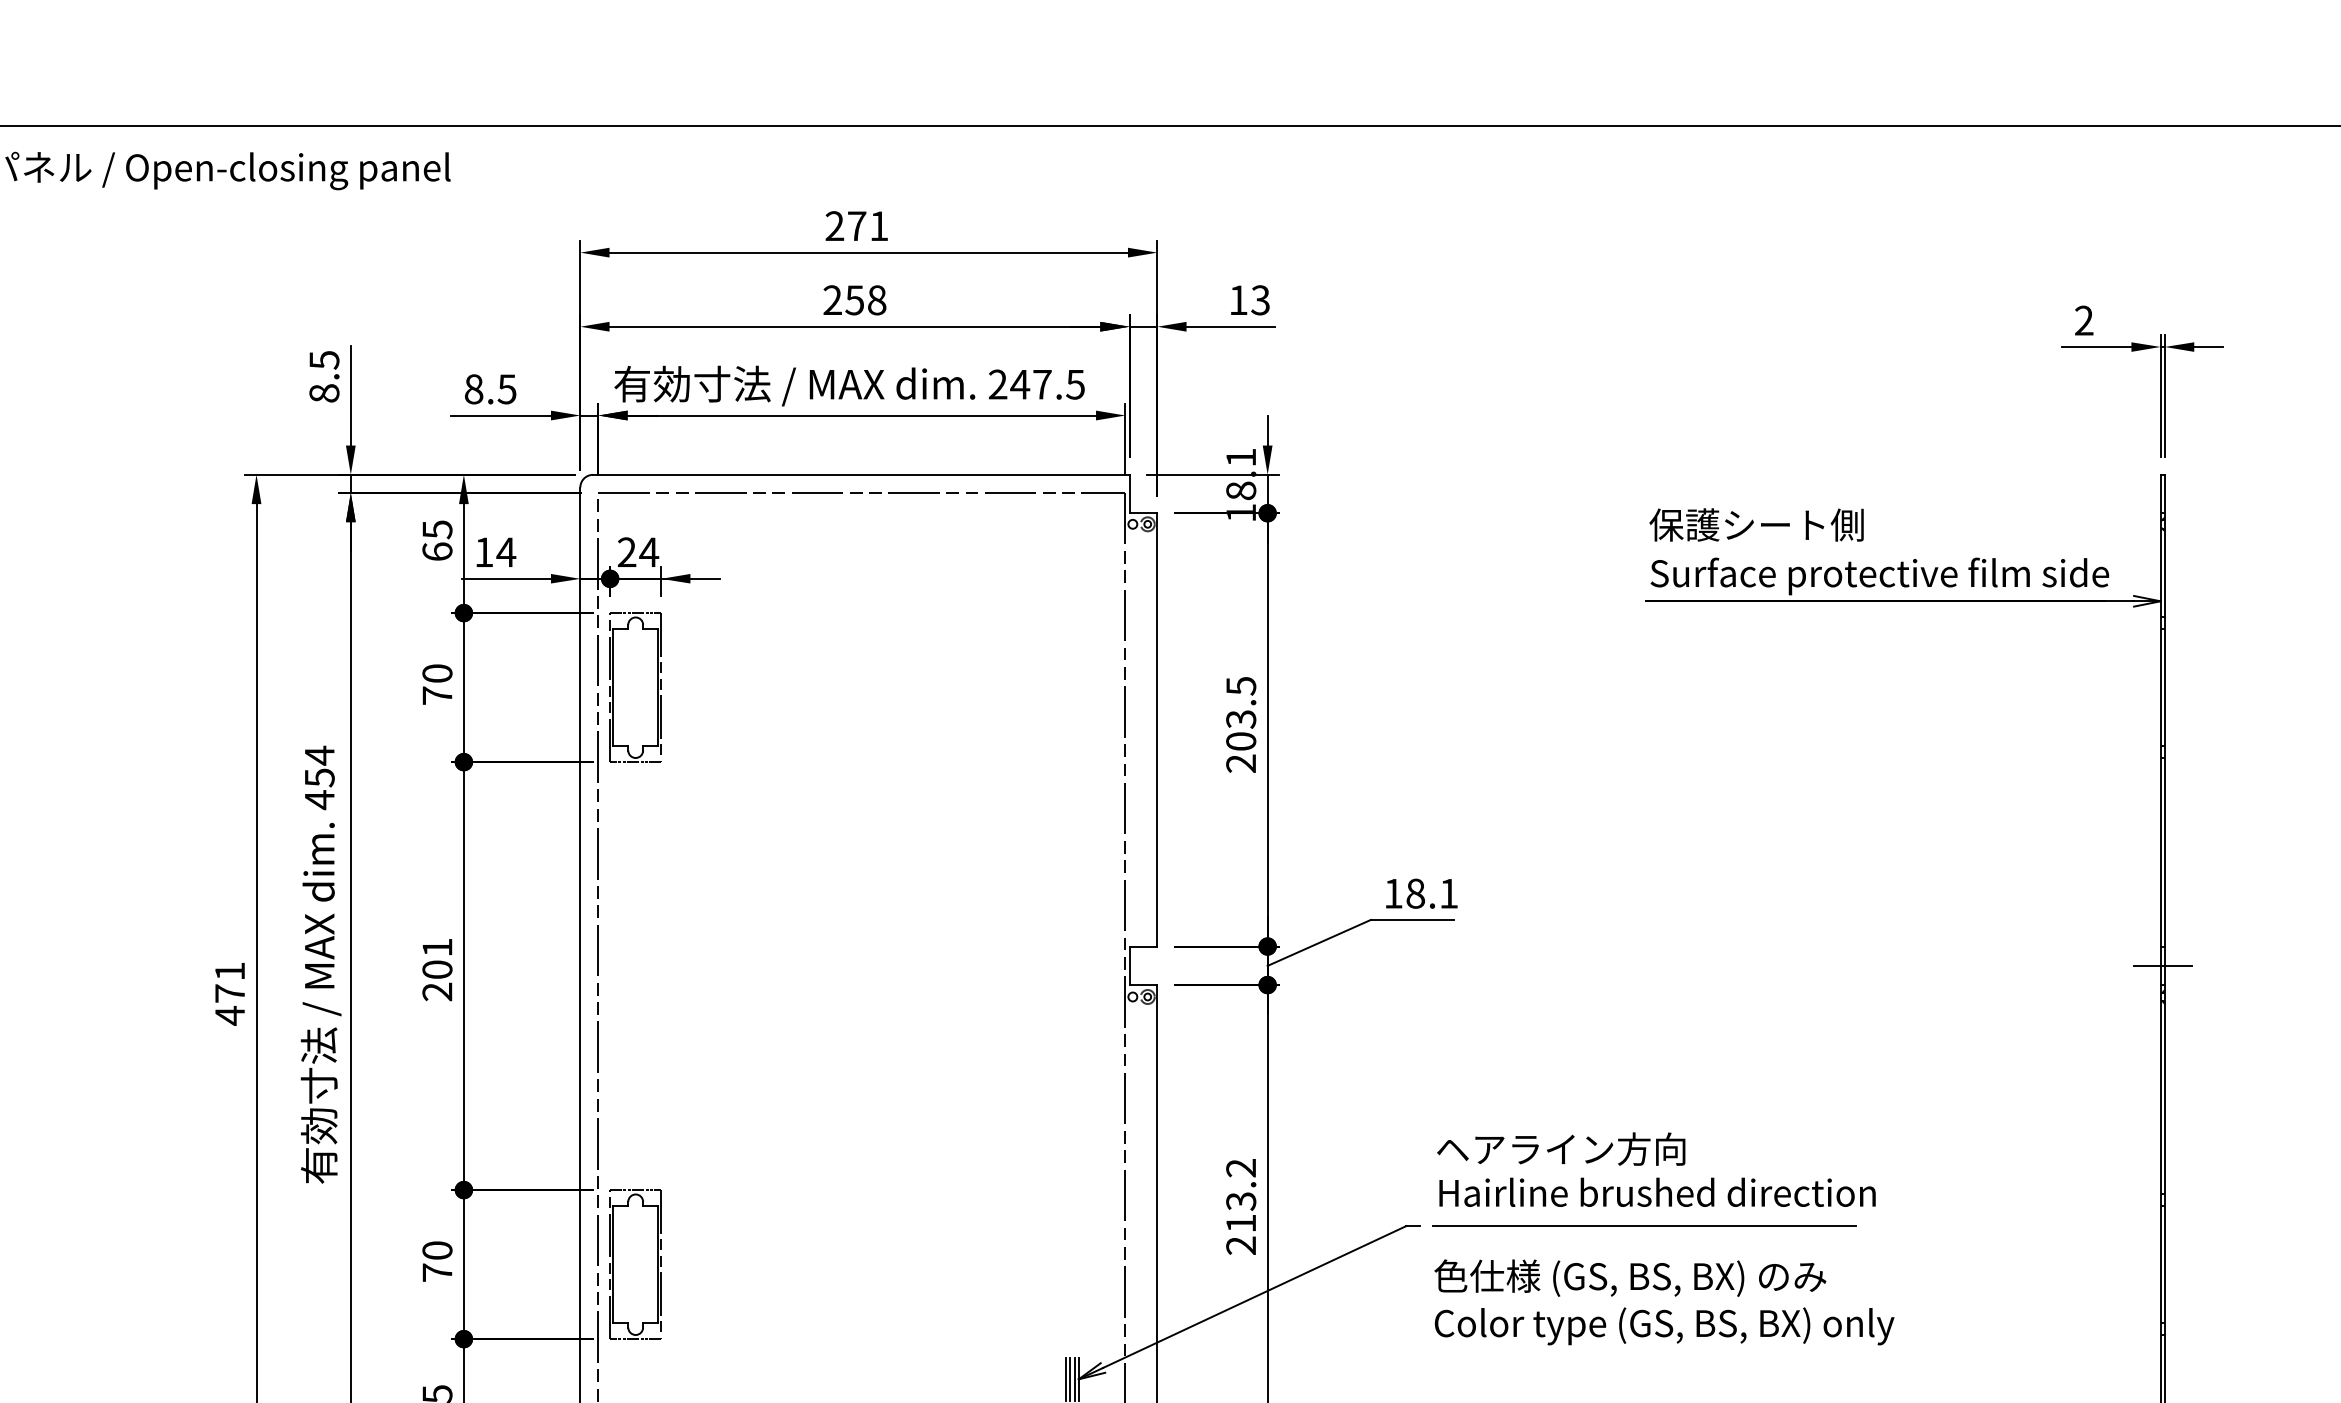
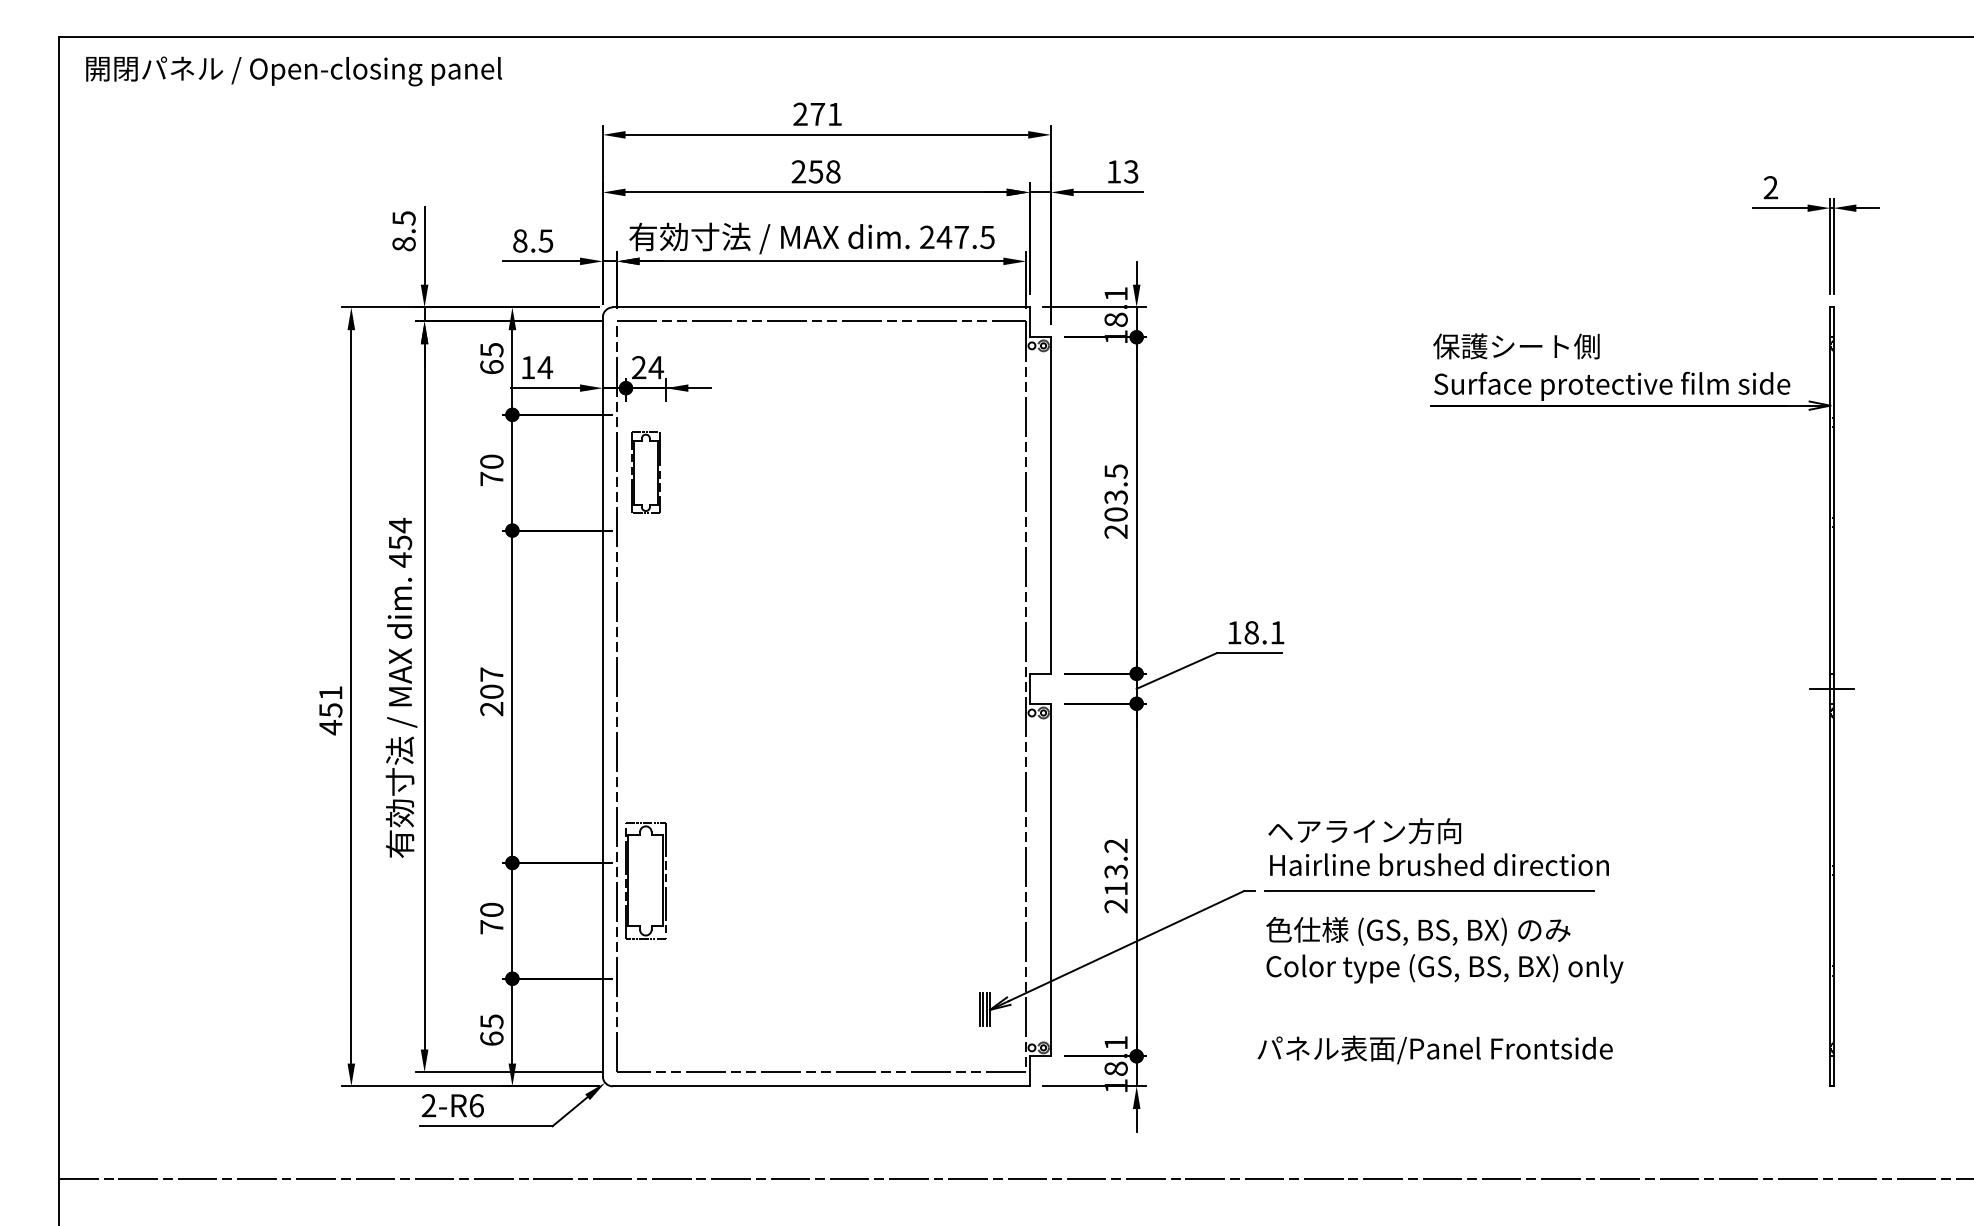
part: (635, 687) -> (645, 472), size x0.7
text: (436, 947) -> (491, 674), 201 -> 207
text: (229, 993) -> (330, 710), 471 -> 451
part: (635, 1264) -> (645, 880), moved

